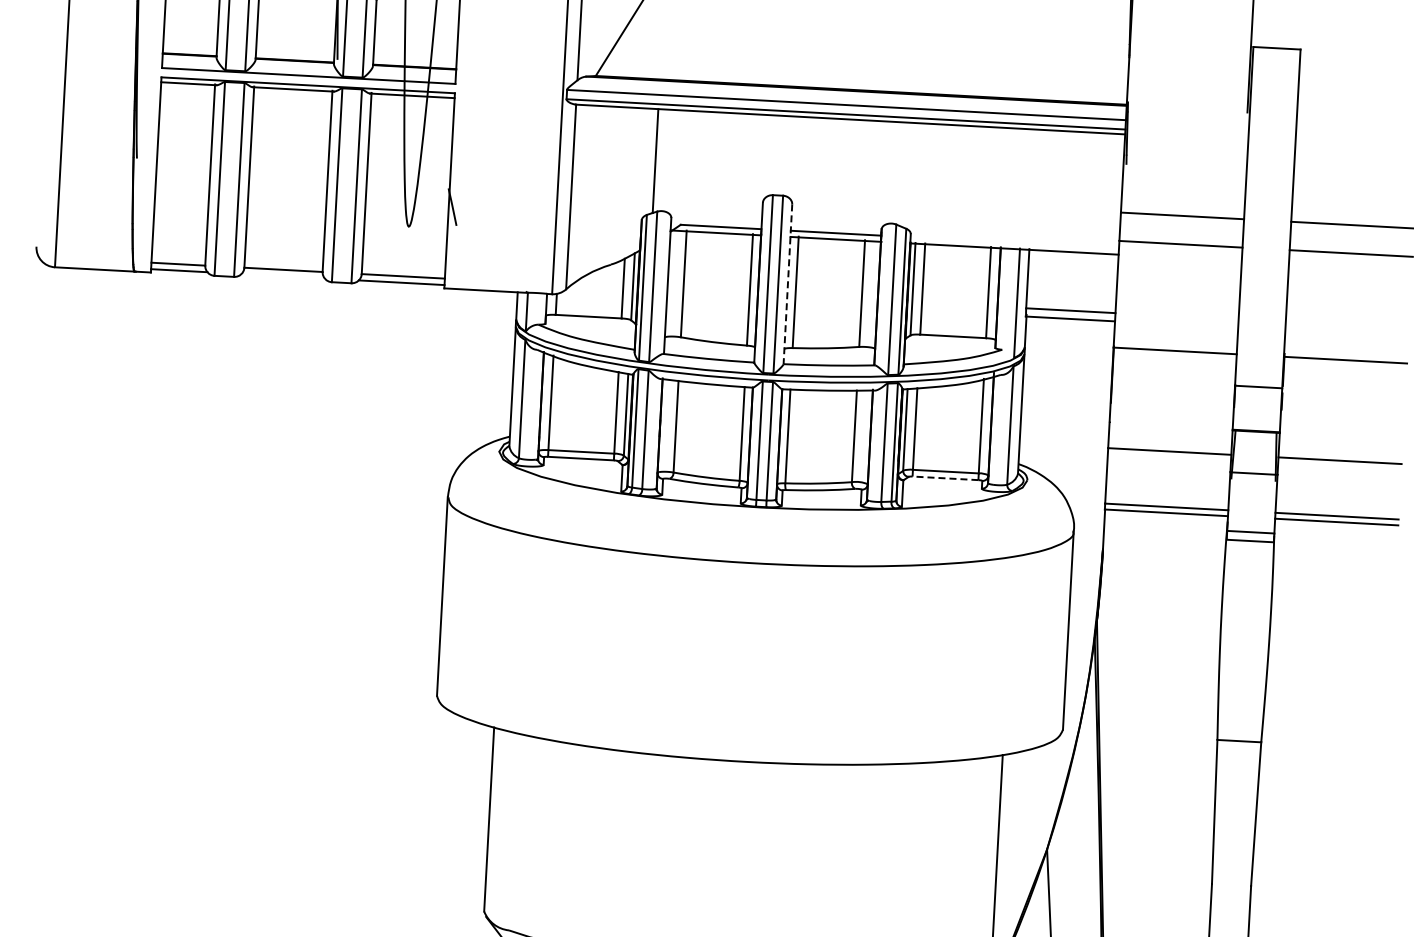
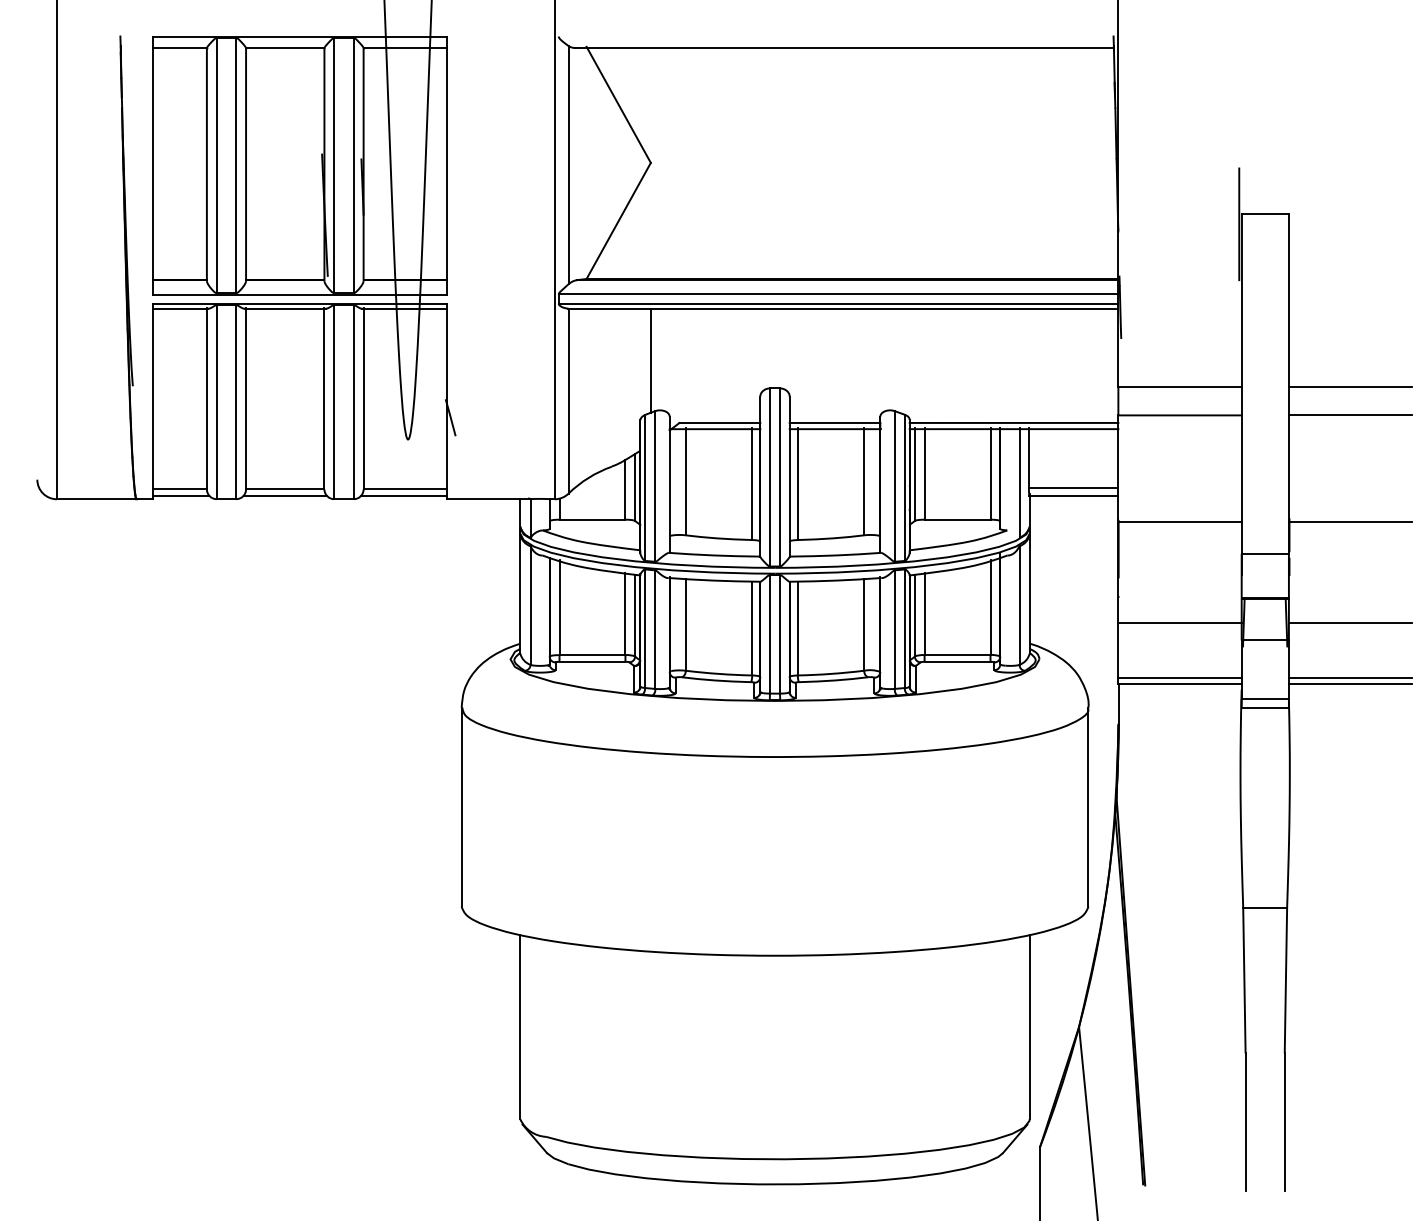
line: (1014, 242) -> (1013, 422), added
line: (282, 275) -> (284, 495), added
line: (787, 285) -> (789, 477), dashed -> solid
line: (945, 478) -> (957, 661), dashed -> solid

